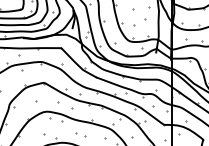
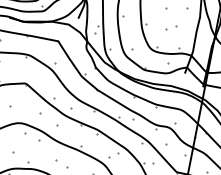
part: (139, 22) -> (170, 27), size x0.62

